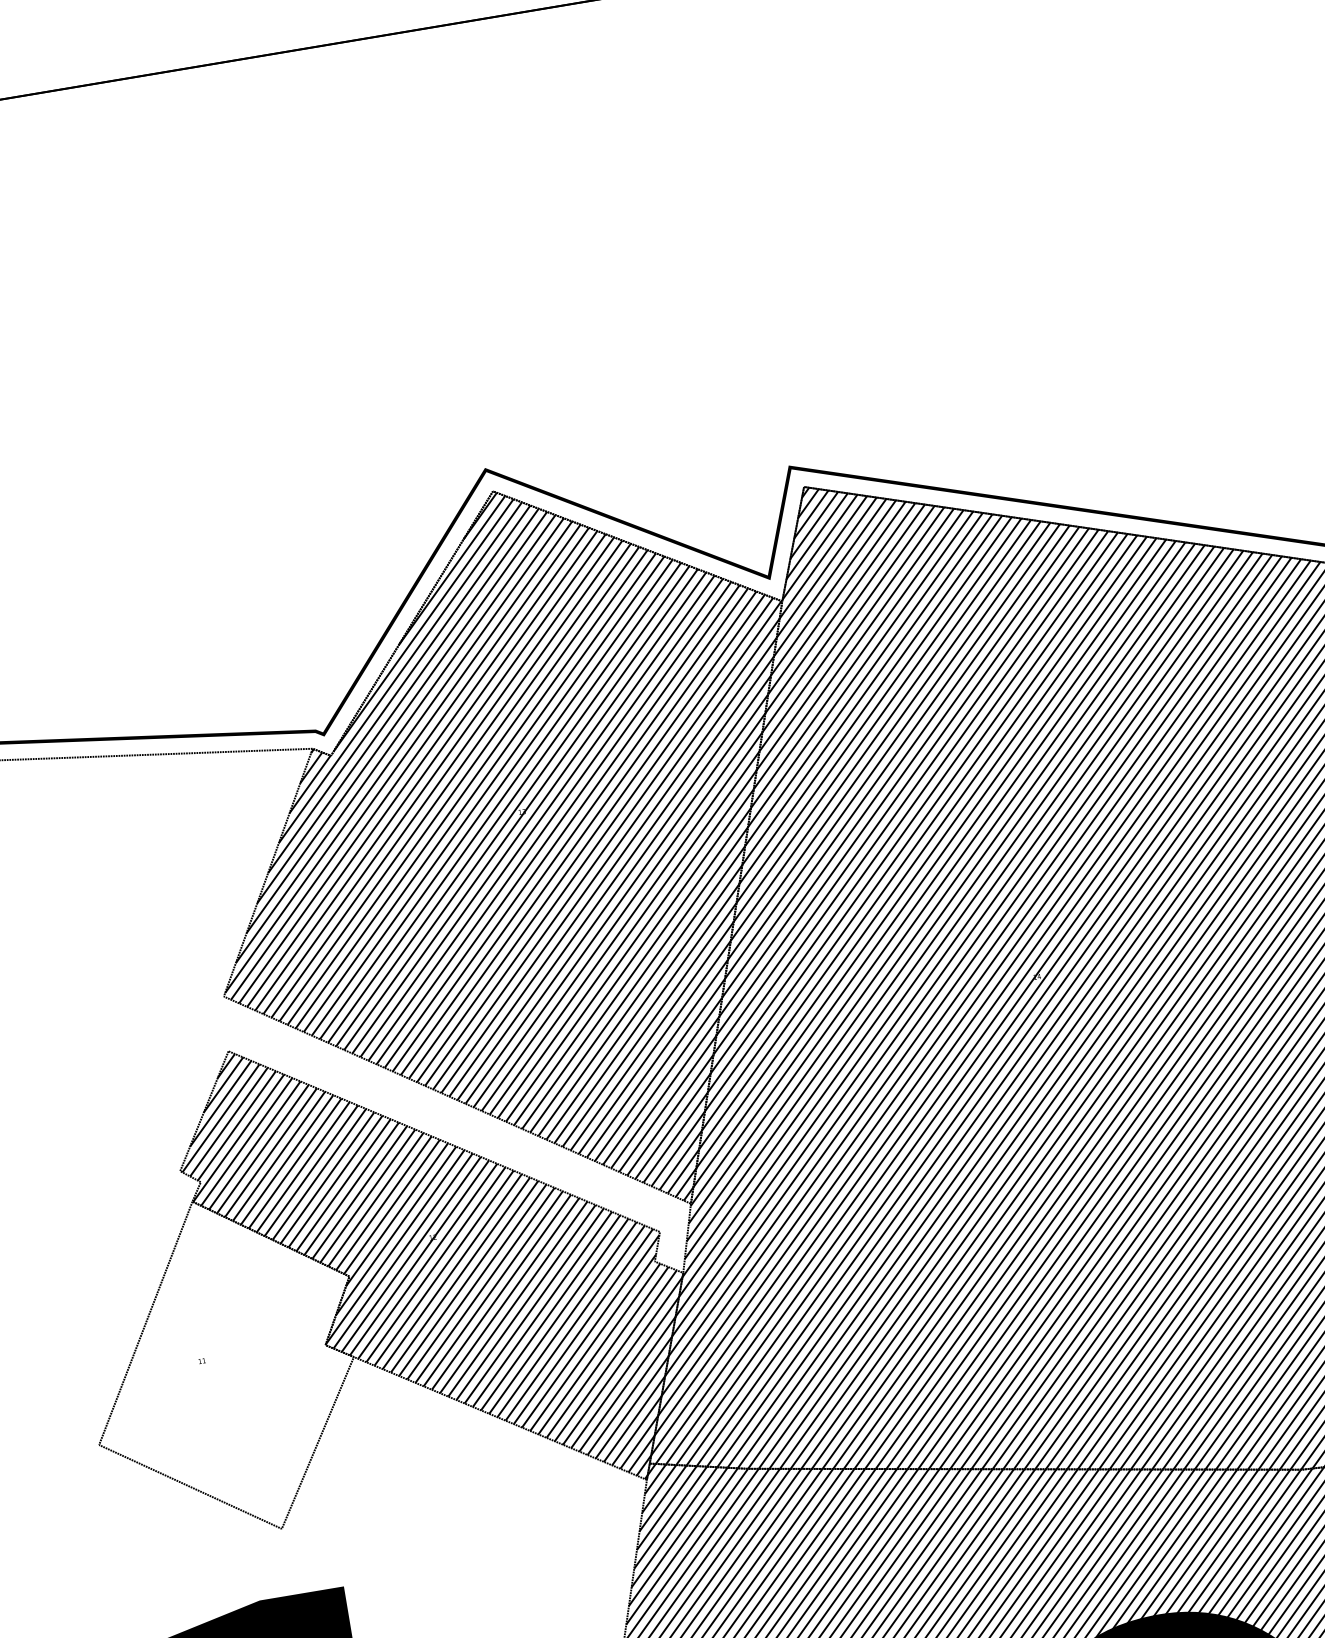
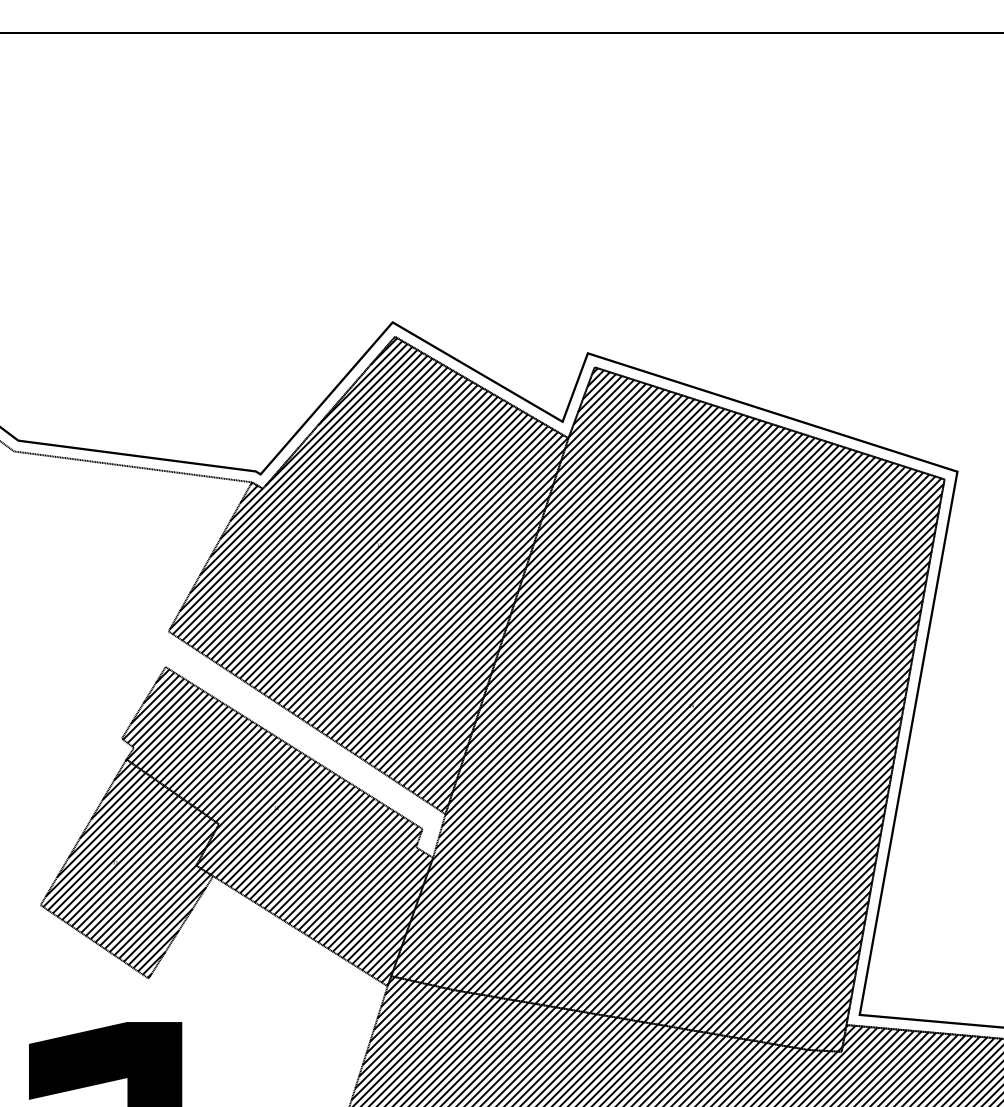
hatch: (224, 1366) -> (129, 868), added

